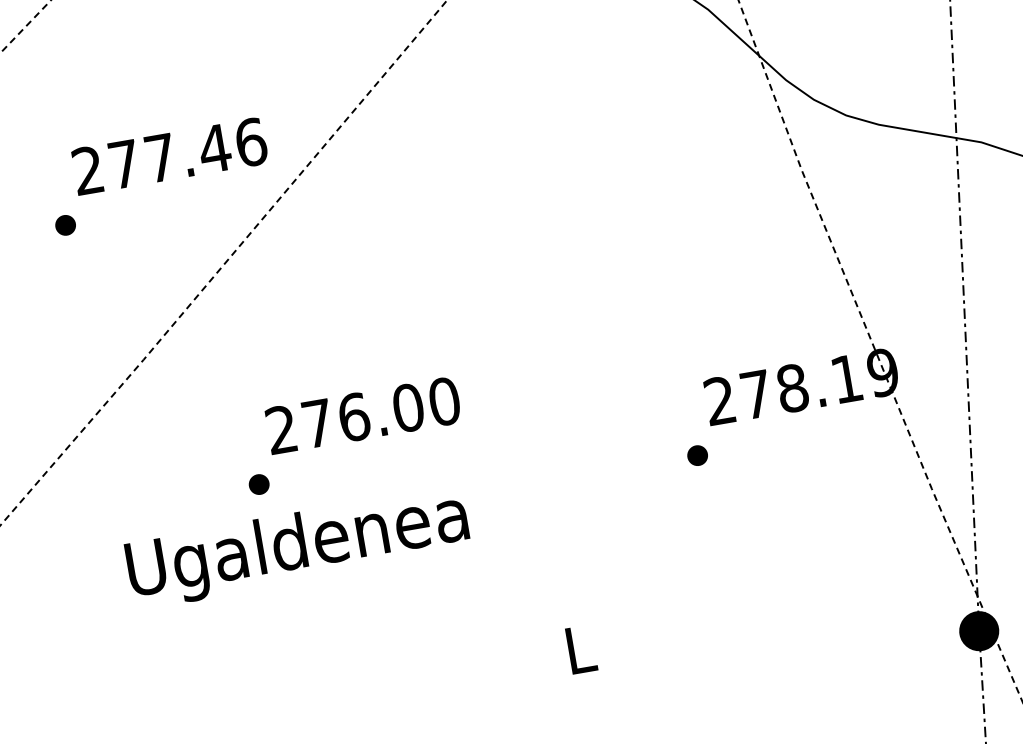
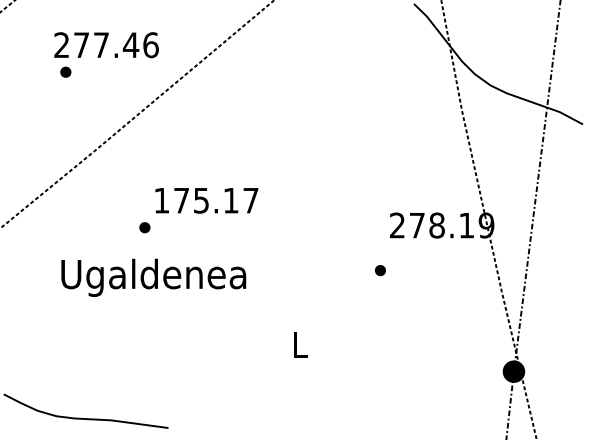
text: (169, 156) -> (106, 45), moved
text: (363, 415) -> (206, 200), 276.00 -> 175.17
part: (697, 455) -> (380, 270), moved
text: (297, 547) -> (153, 277), moved

